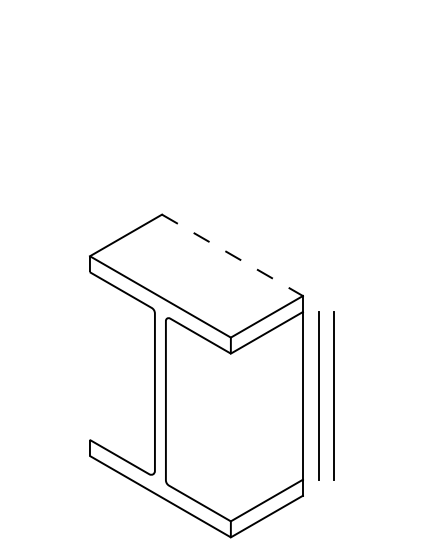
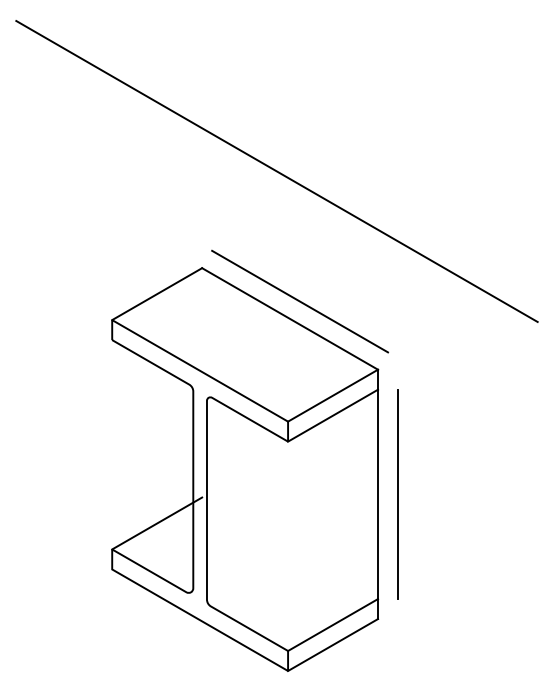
line: (221, 136) -> (276, 170), added
line: (240, 241) -> (300, 301), added
line: (232, 255) -> (290, 319), dashed -> solid
line: (333, 395) -> (416, 493), removed
line: (125, 419) -> (156, 523), added

